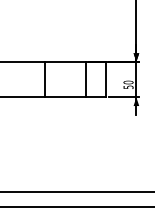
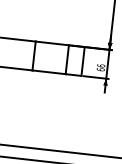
text: (128, 84) -> (101, 67), 50 -> 66

